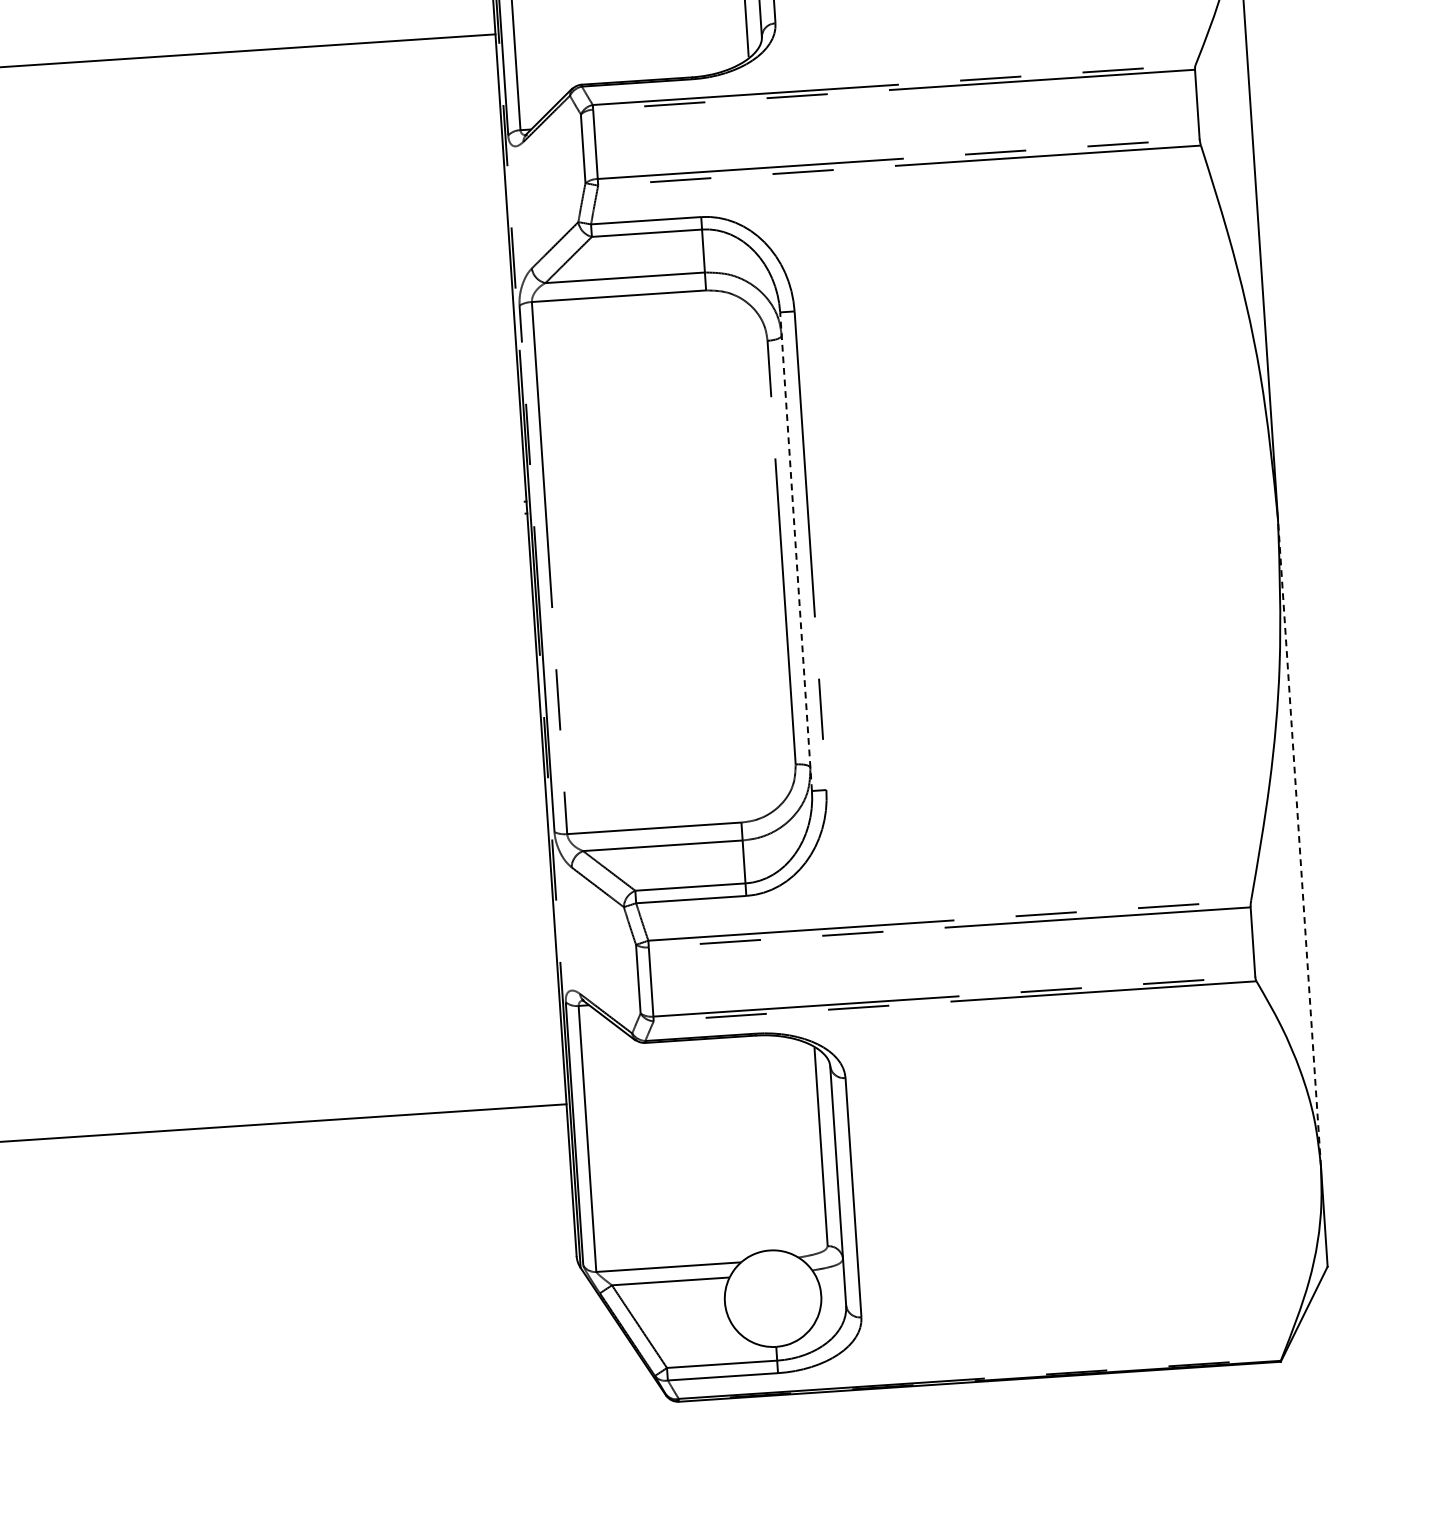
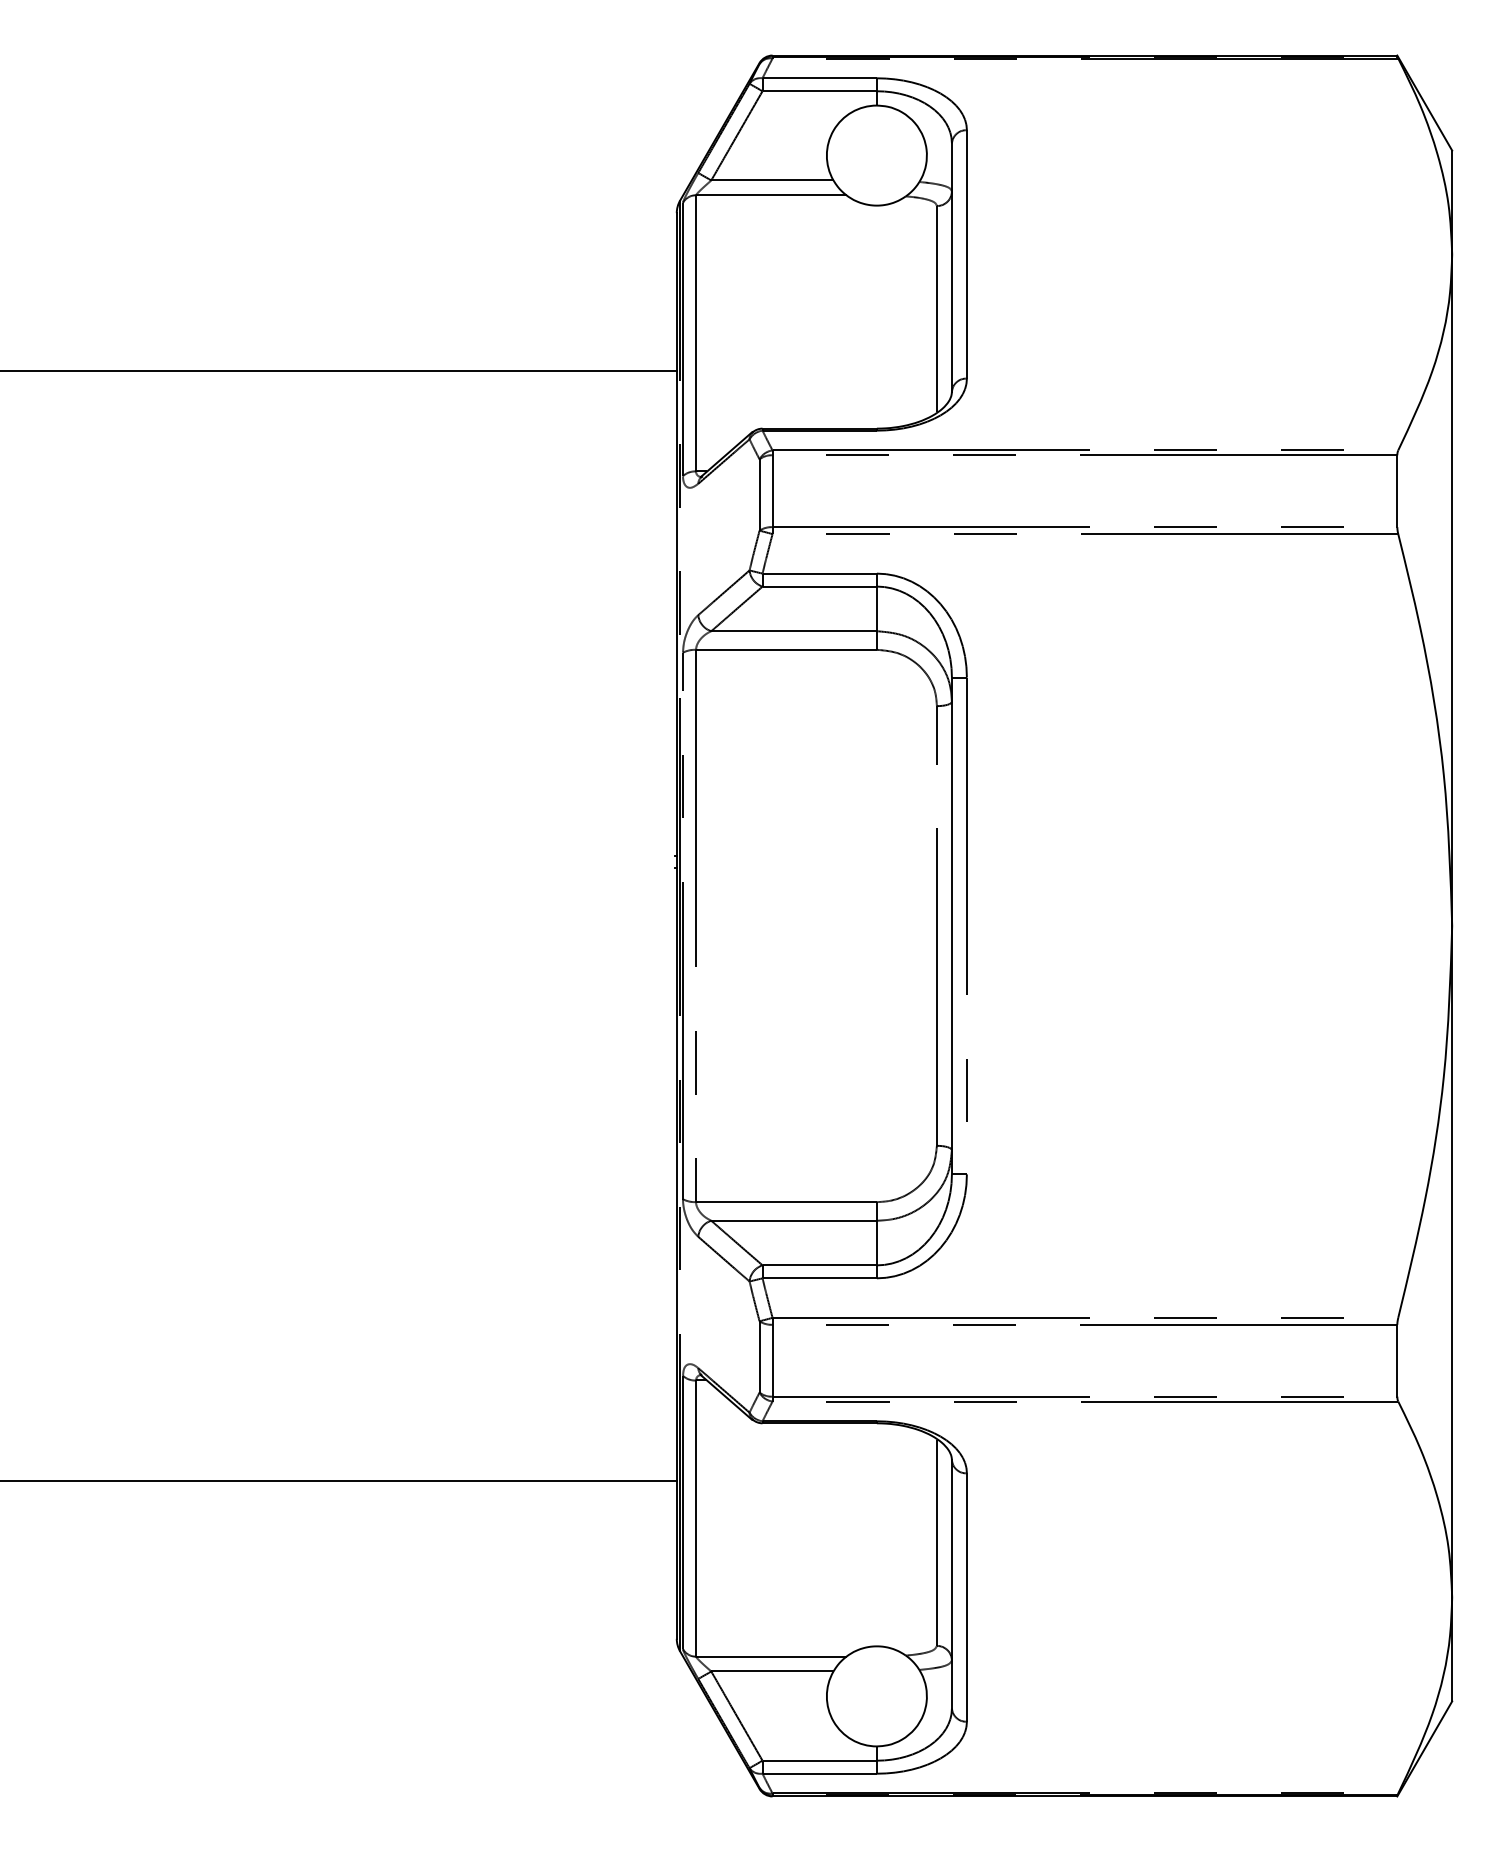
line: (795, 551) -> (951, 925), dashed -> solid
line: (1299, 842) -> (1452, 1261), dashed -> solid

